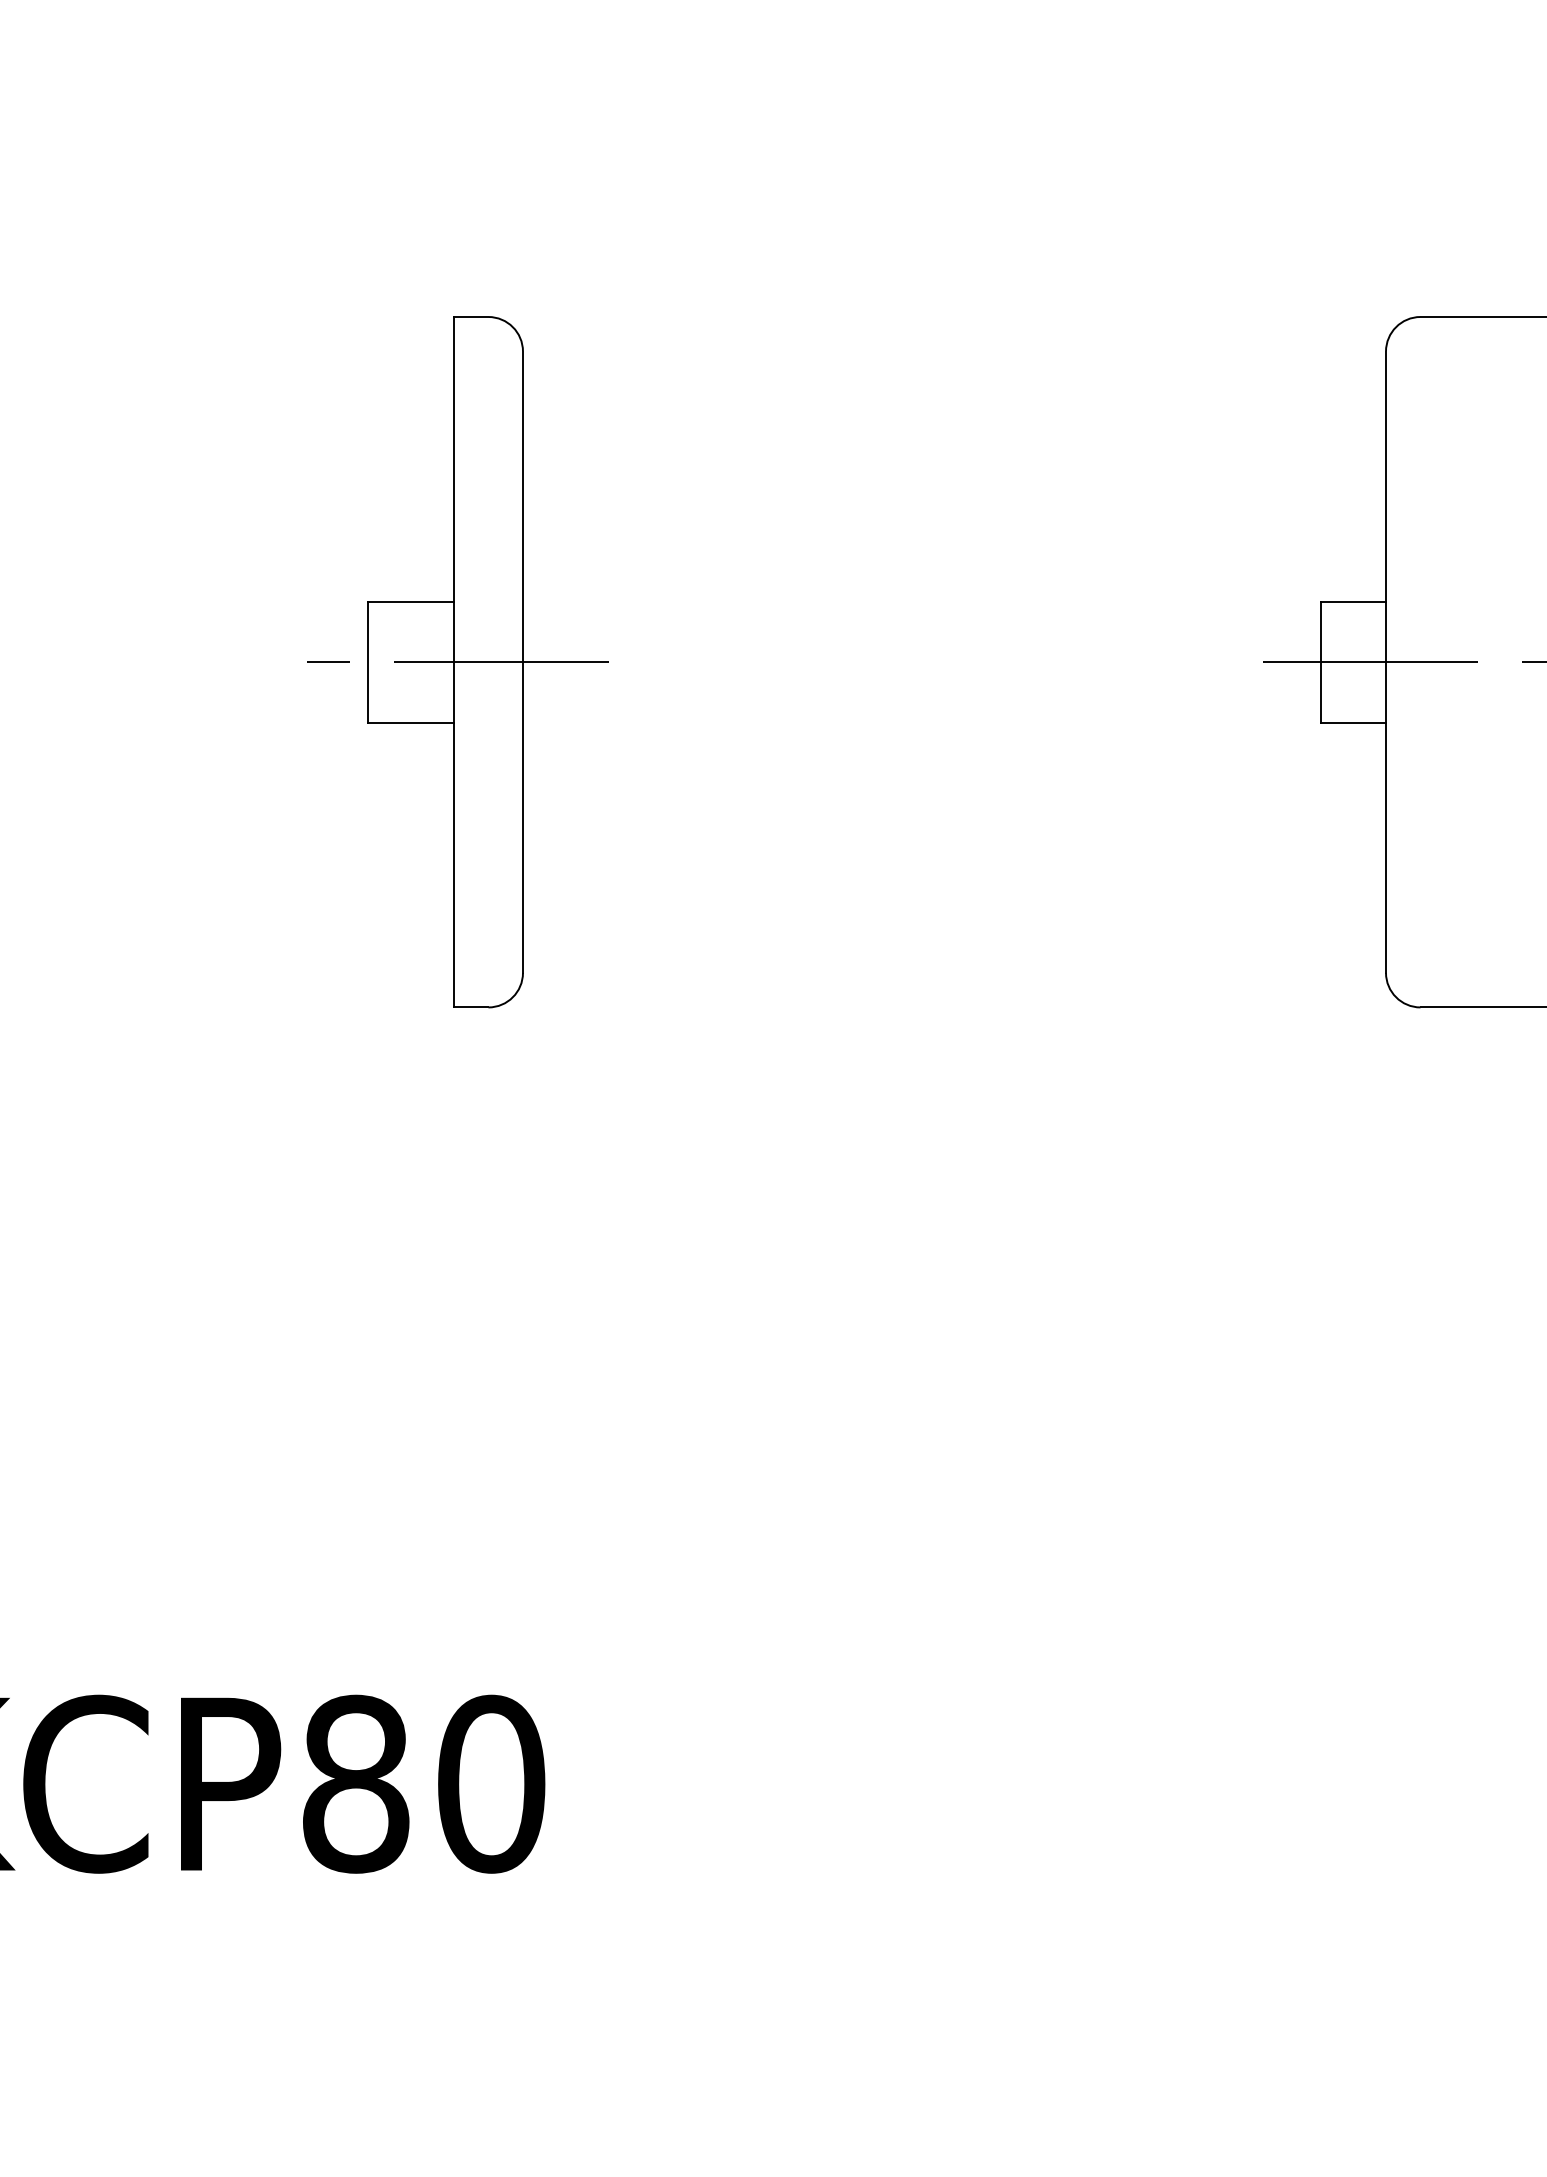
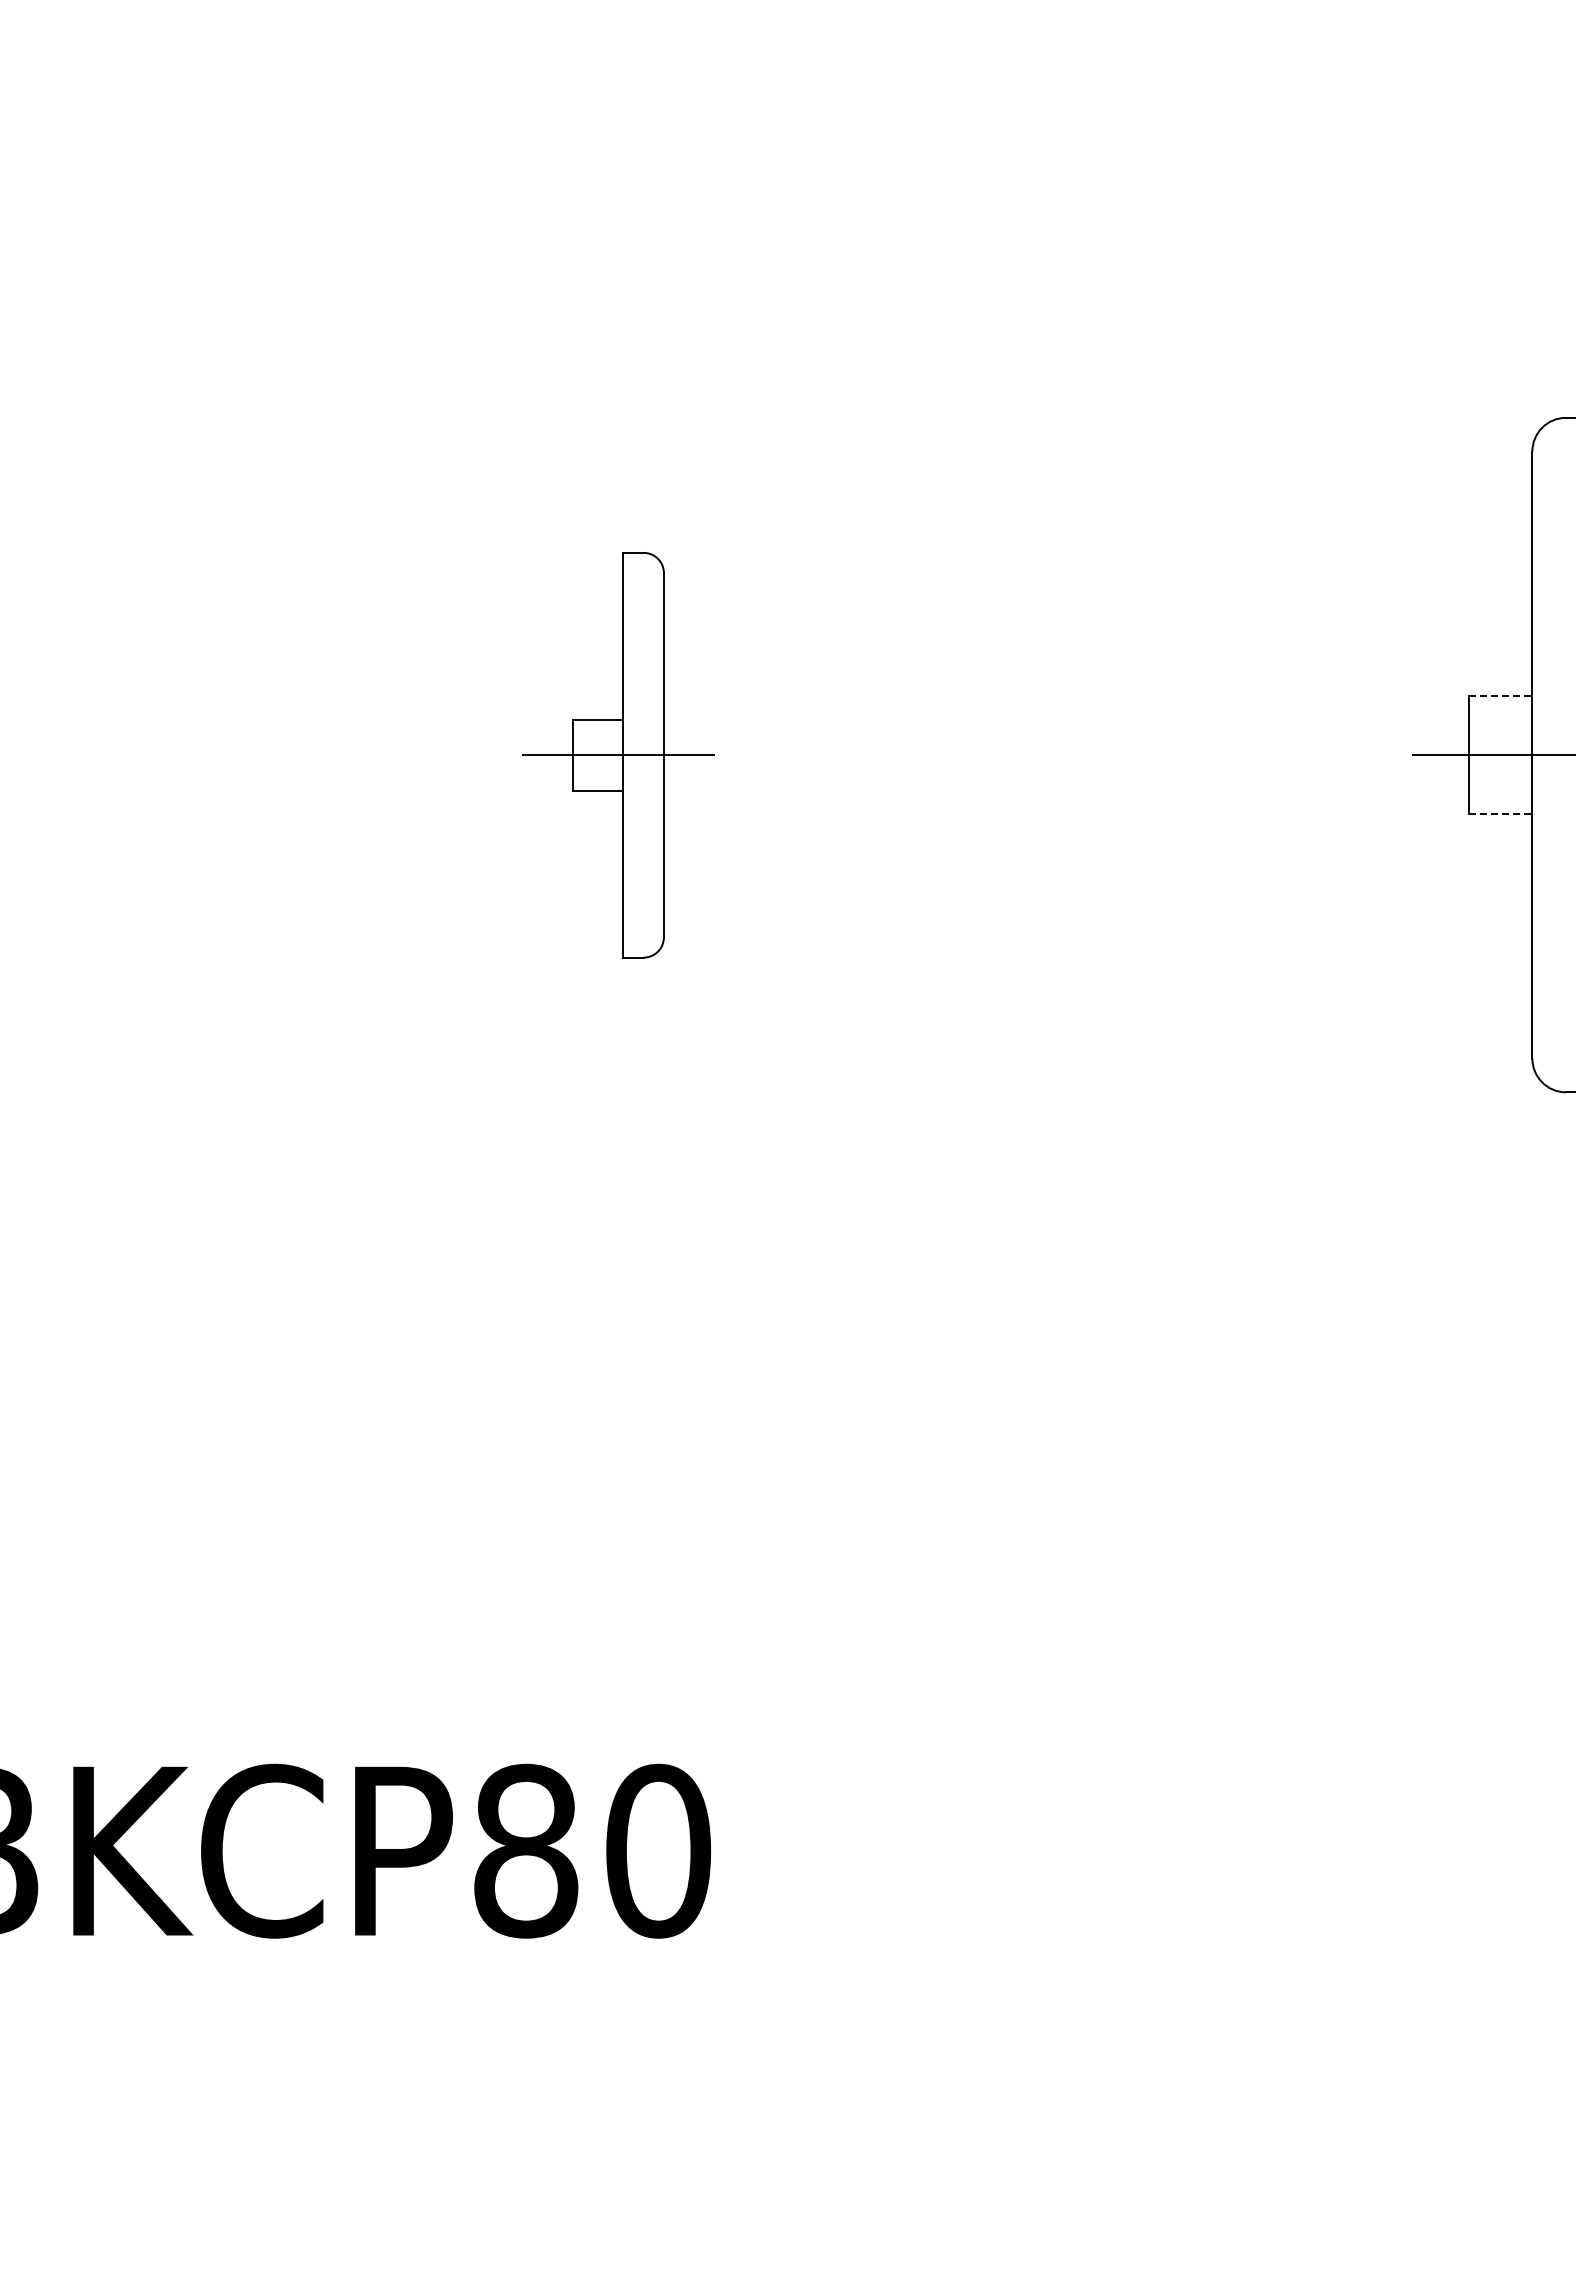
line: (1353, 602) -> (1500, 696), solid -> dashed
part: (457, 662) -> (625, 755), size x0.6
line: (1353, 723) -> (1500, 814), solid -> dashed

